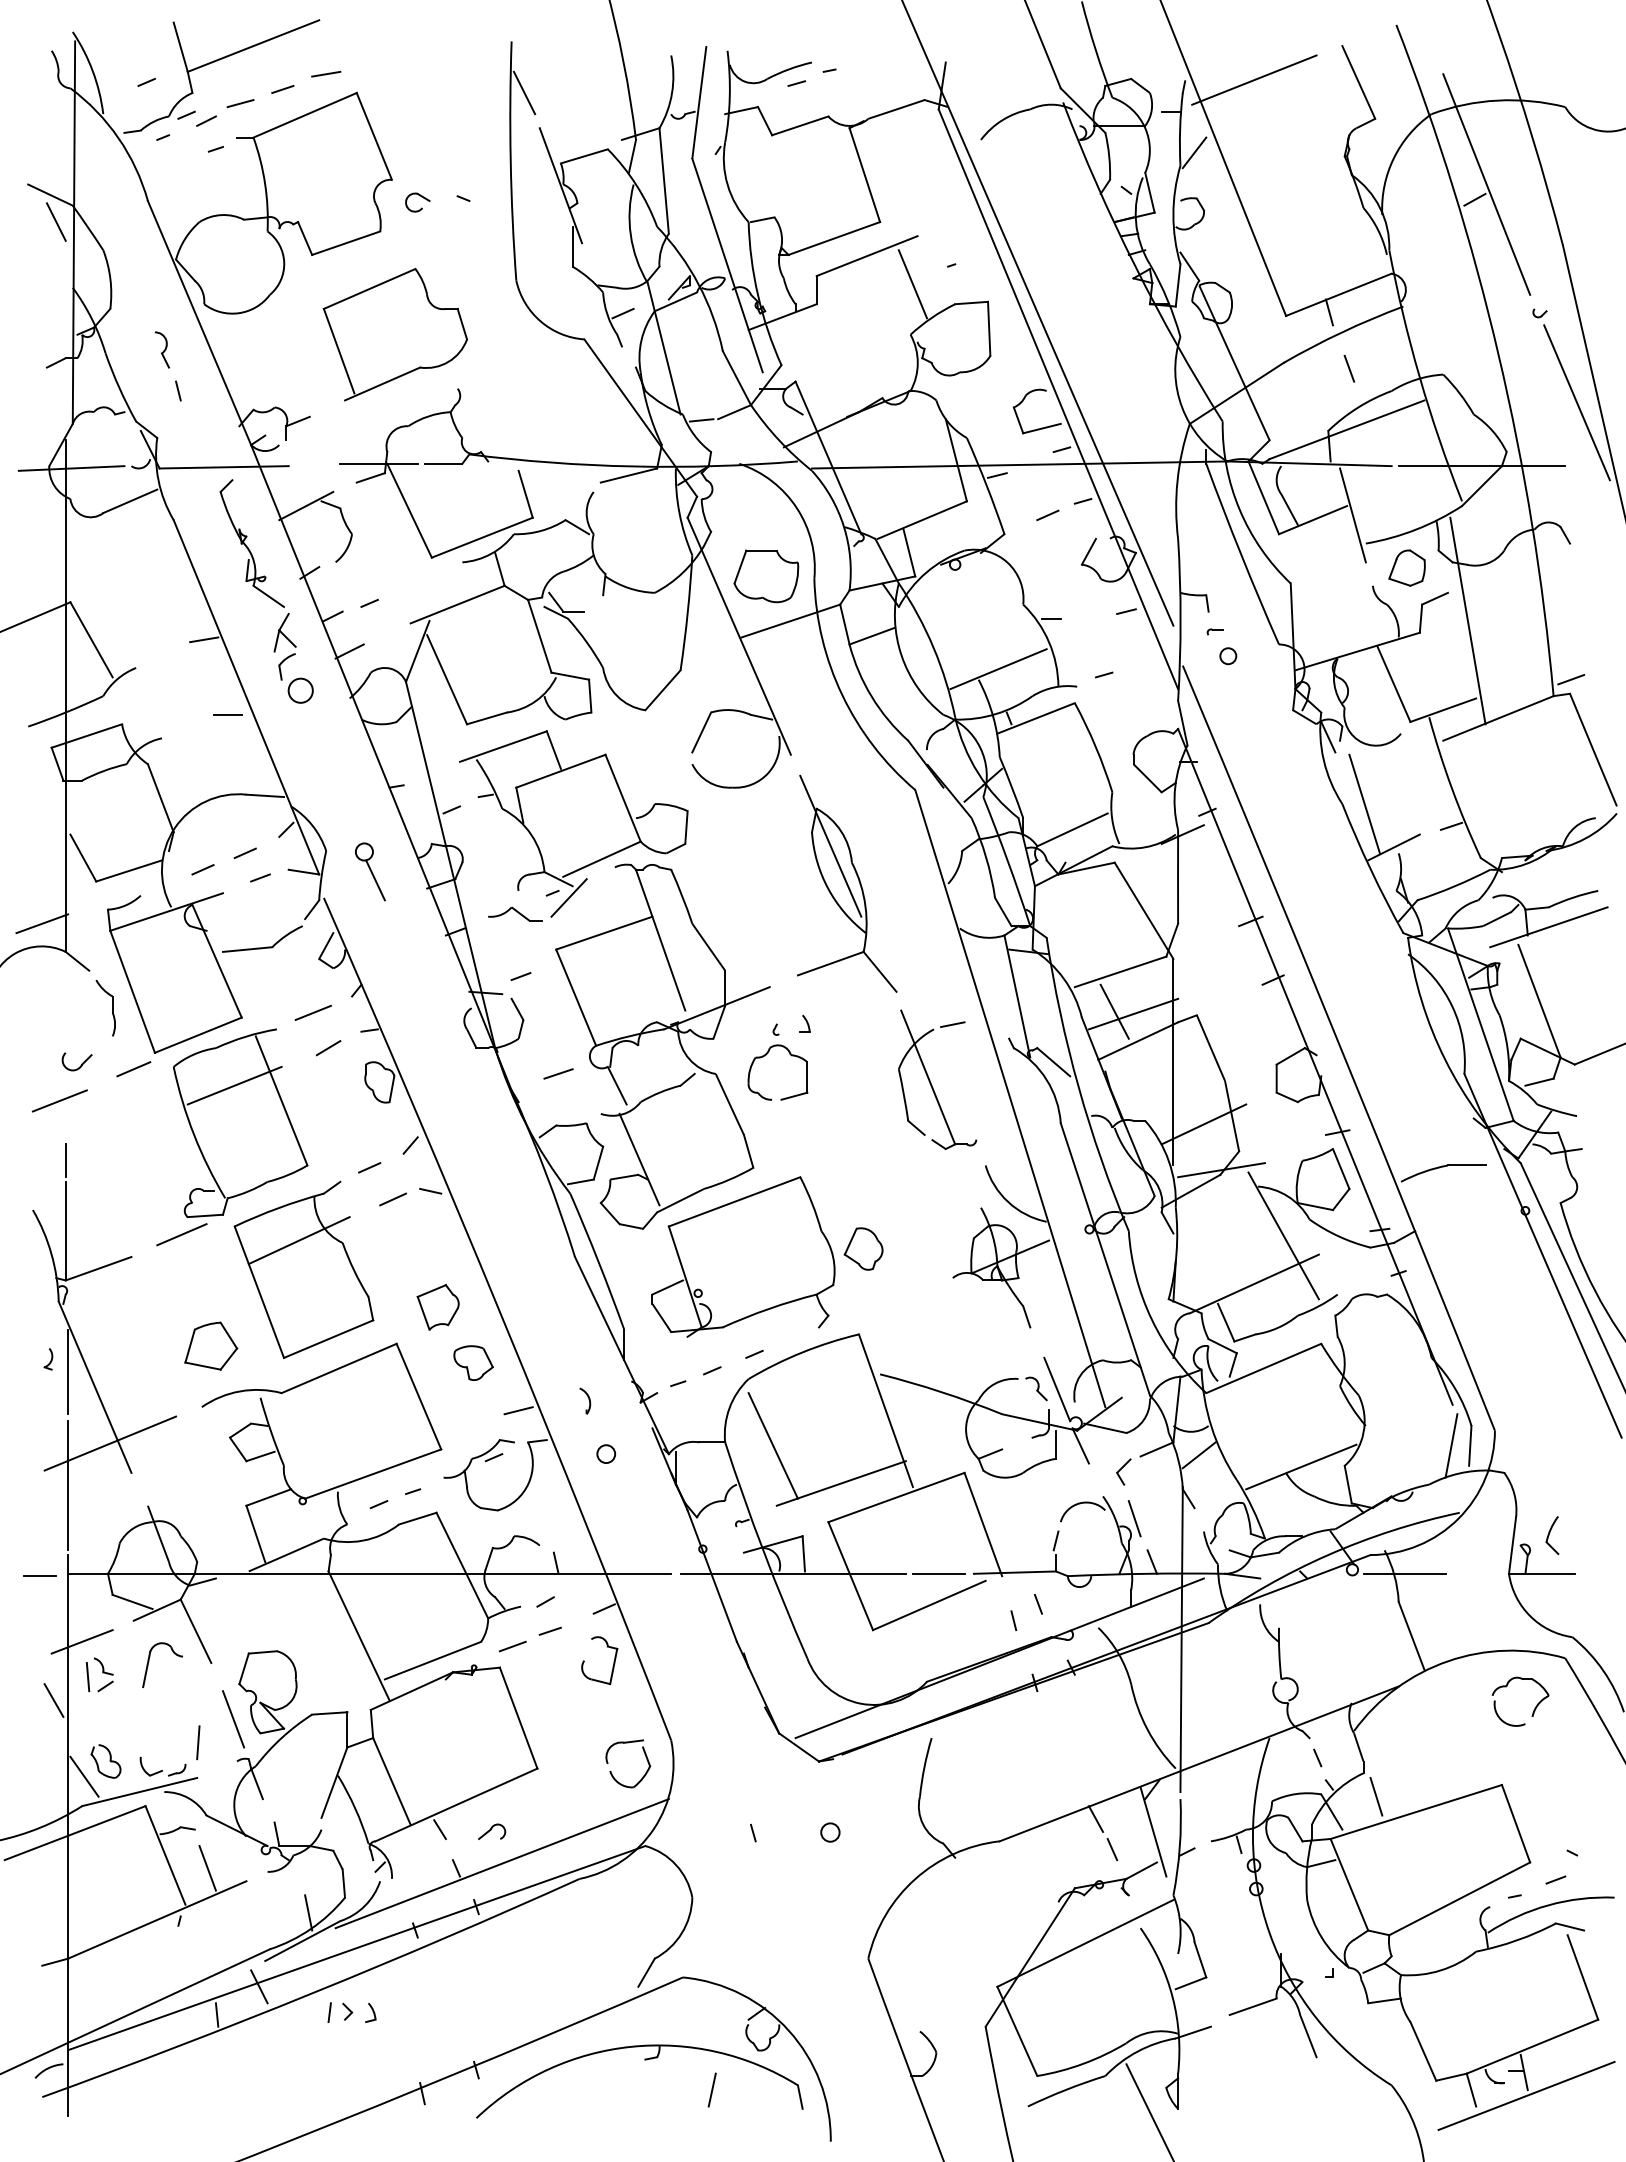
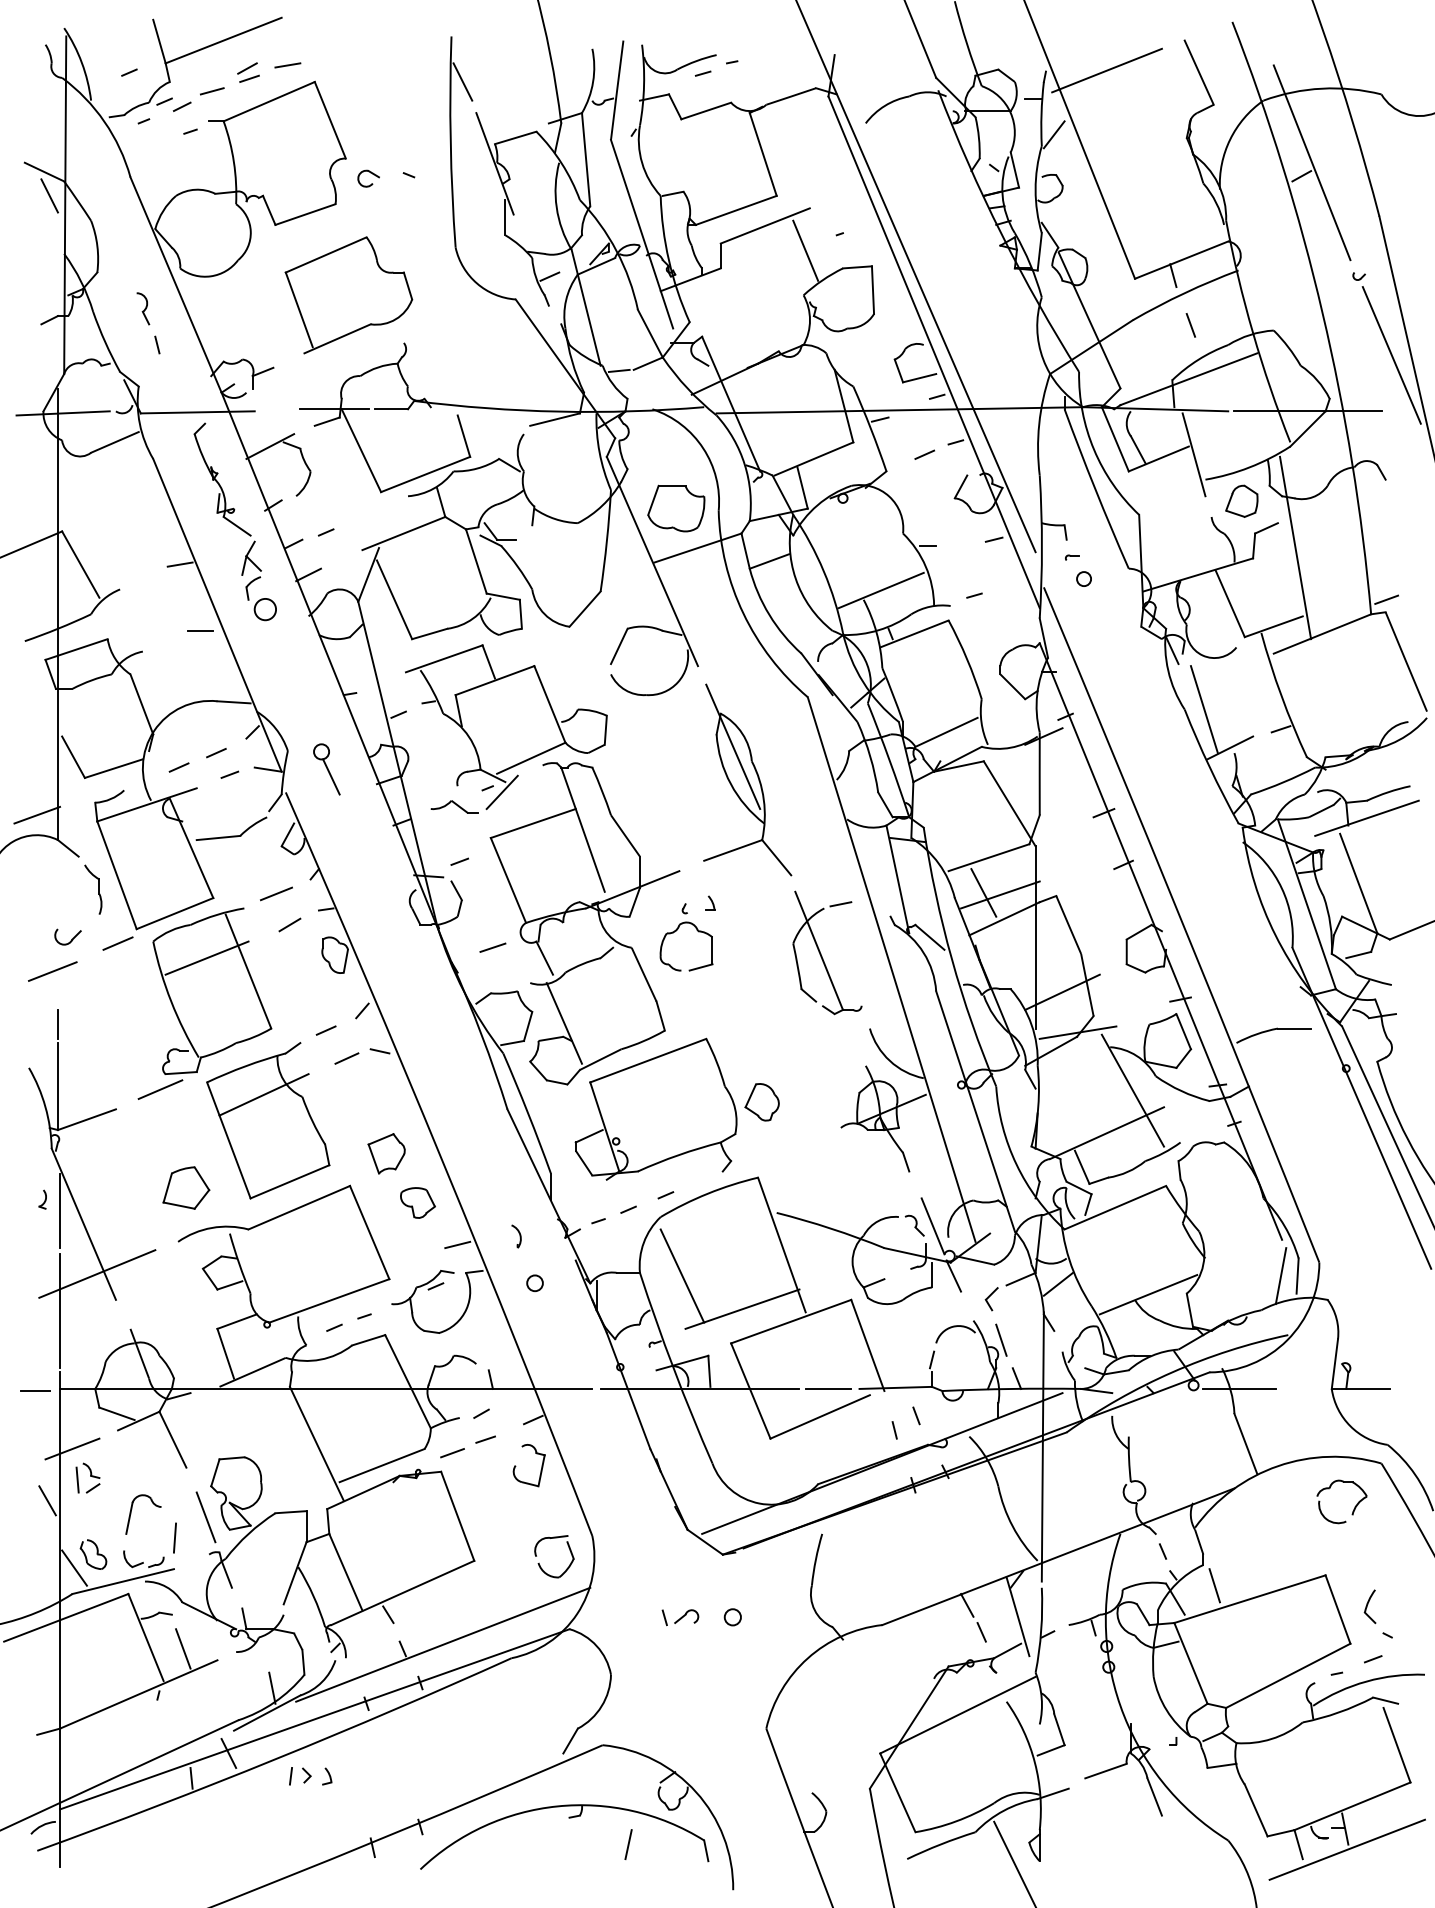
line: (280, 77) -> (247, 68), added
part: (1552, 1535) -> (1370, 1606), moved
part: (149, 1661) -> (131, 1511), moved
part: (492, 1831) -> (687, 1616), moved

